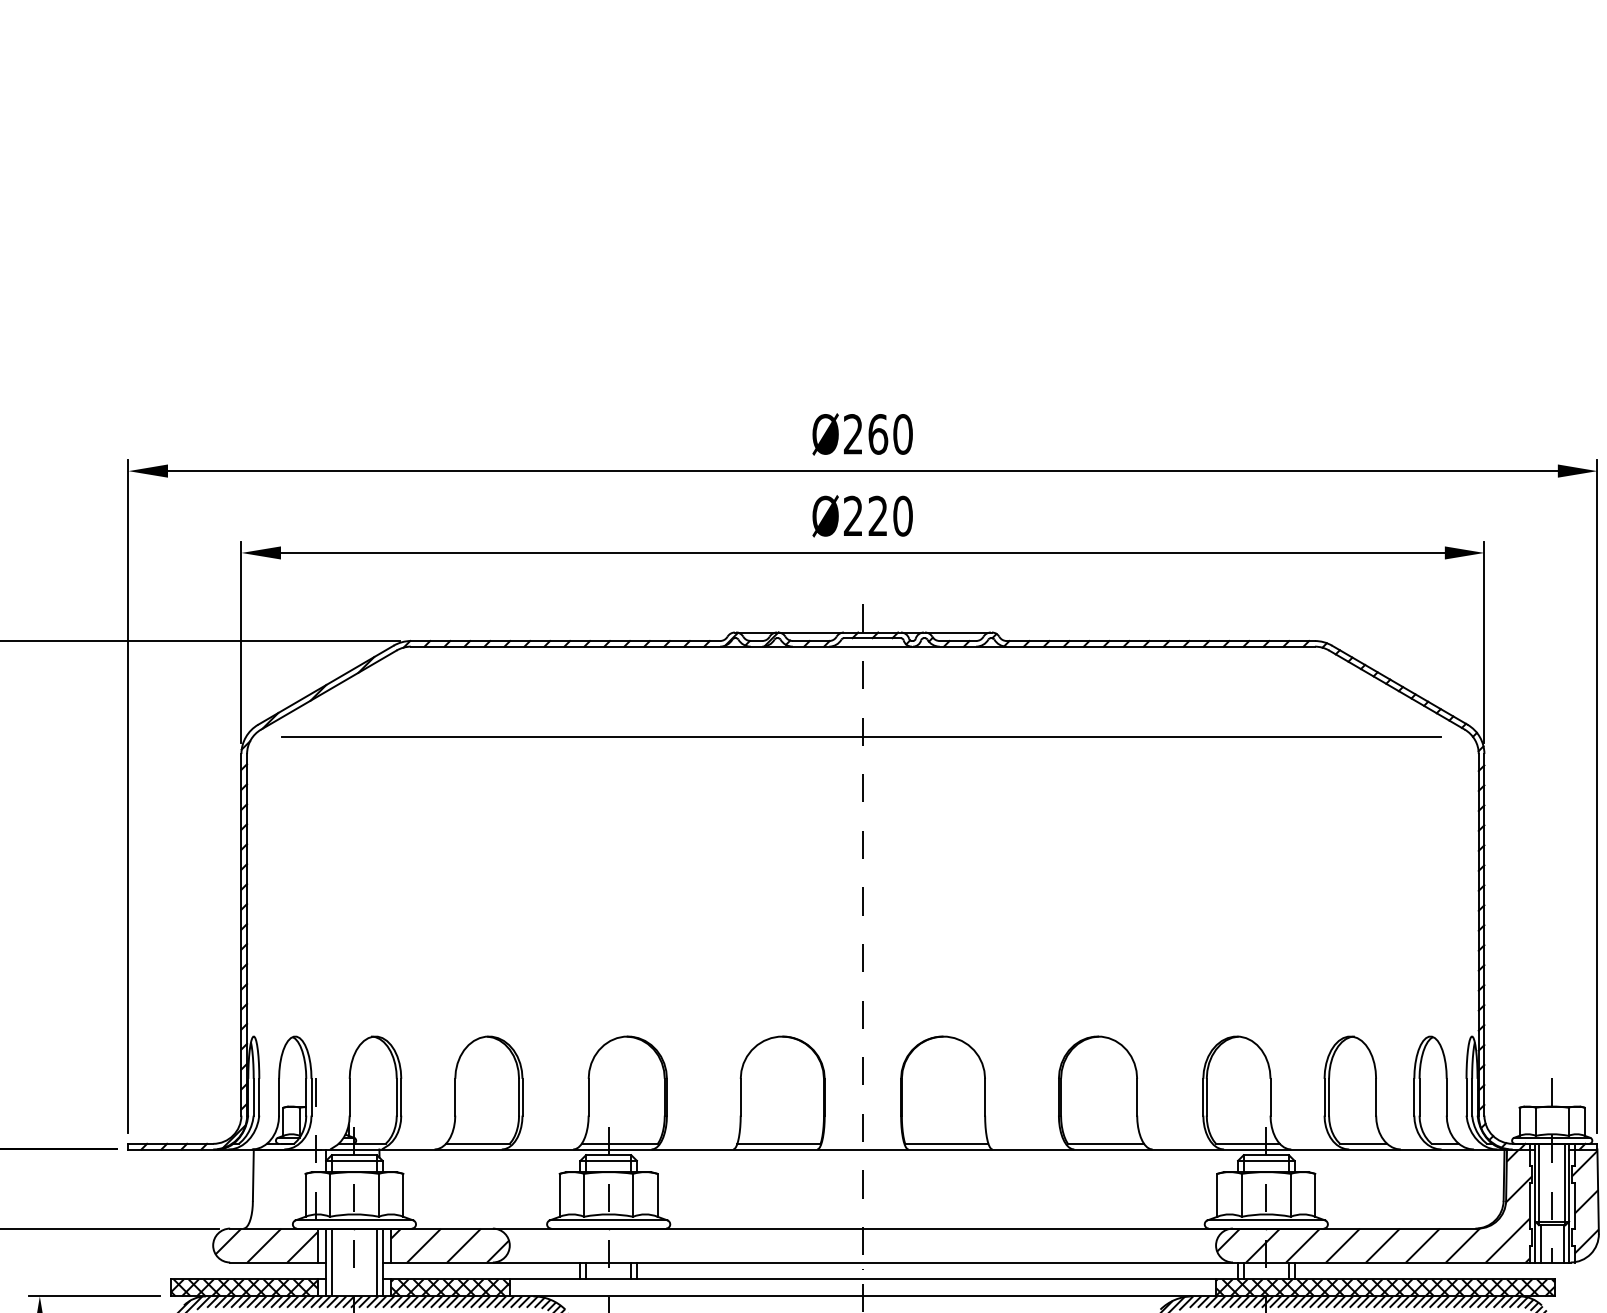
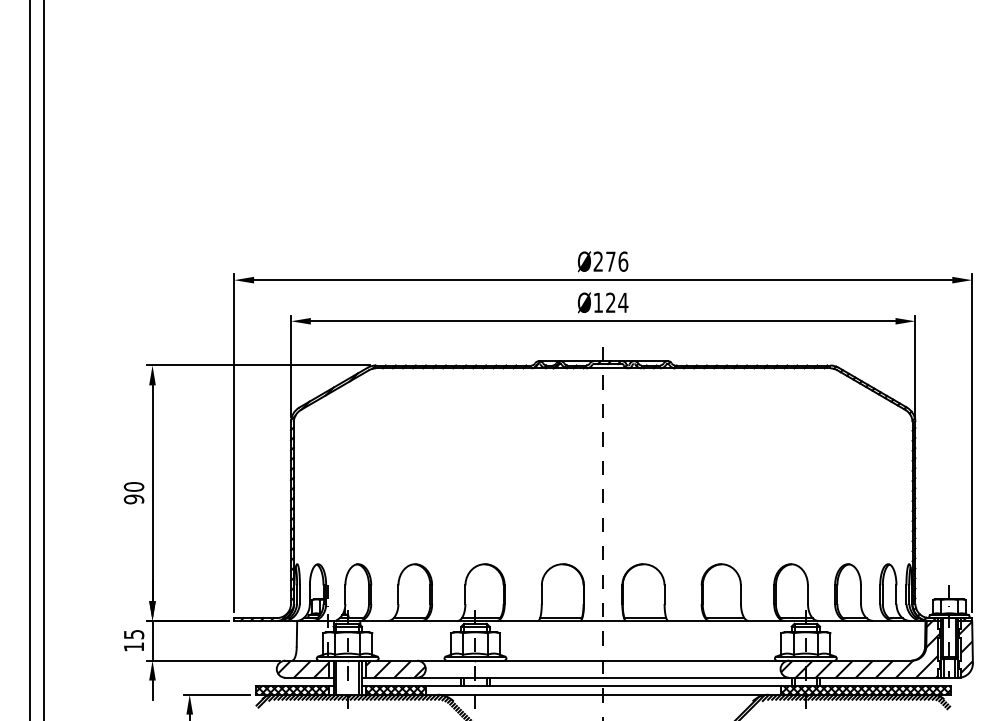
text: (891, 433) -> (617, 261), Ø260 -> Ø276
text: (877, 515) -> (610, 302), Ø220 -> Ø124
line: (861, 736) -> (602, 413), removed

